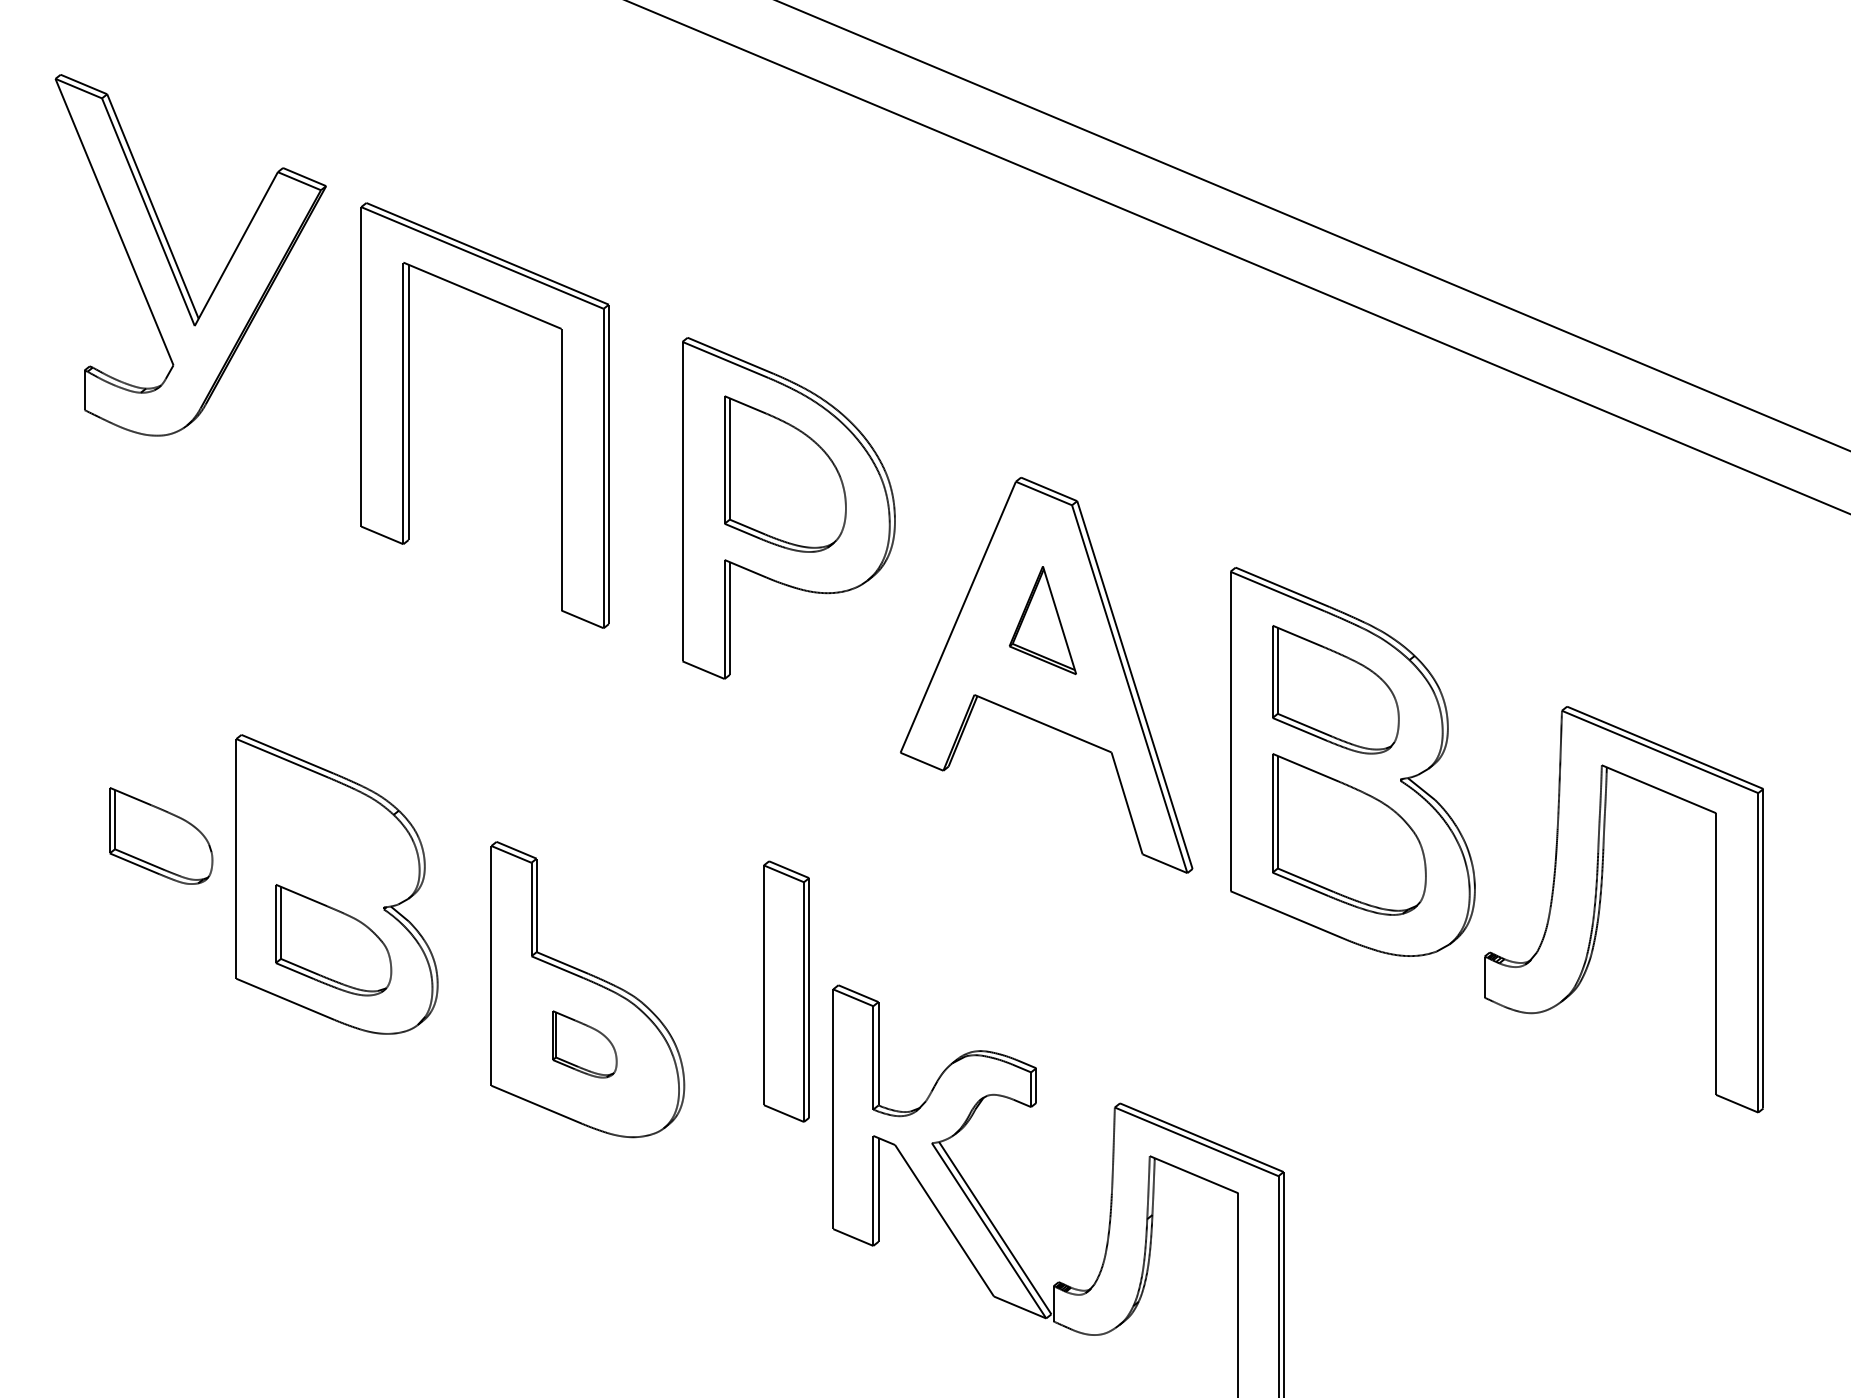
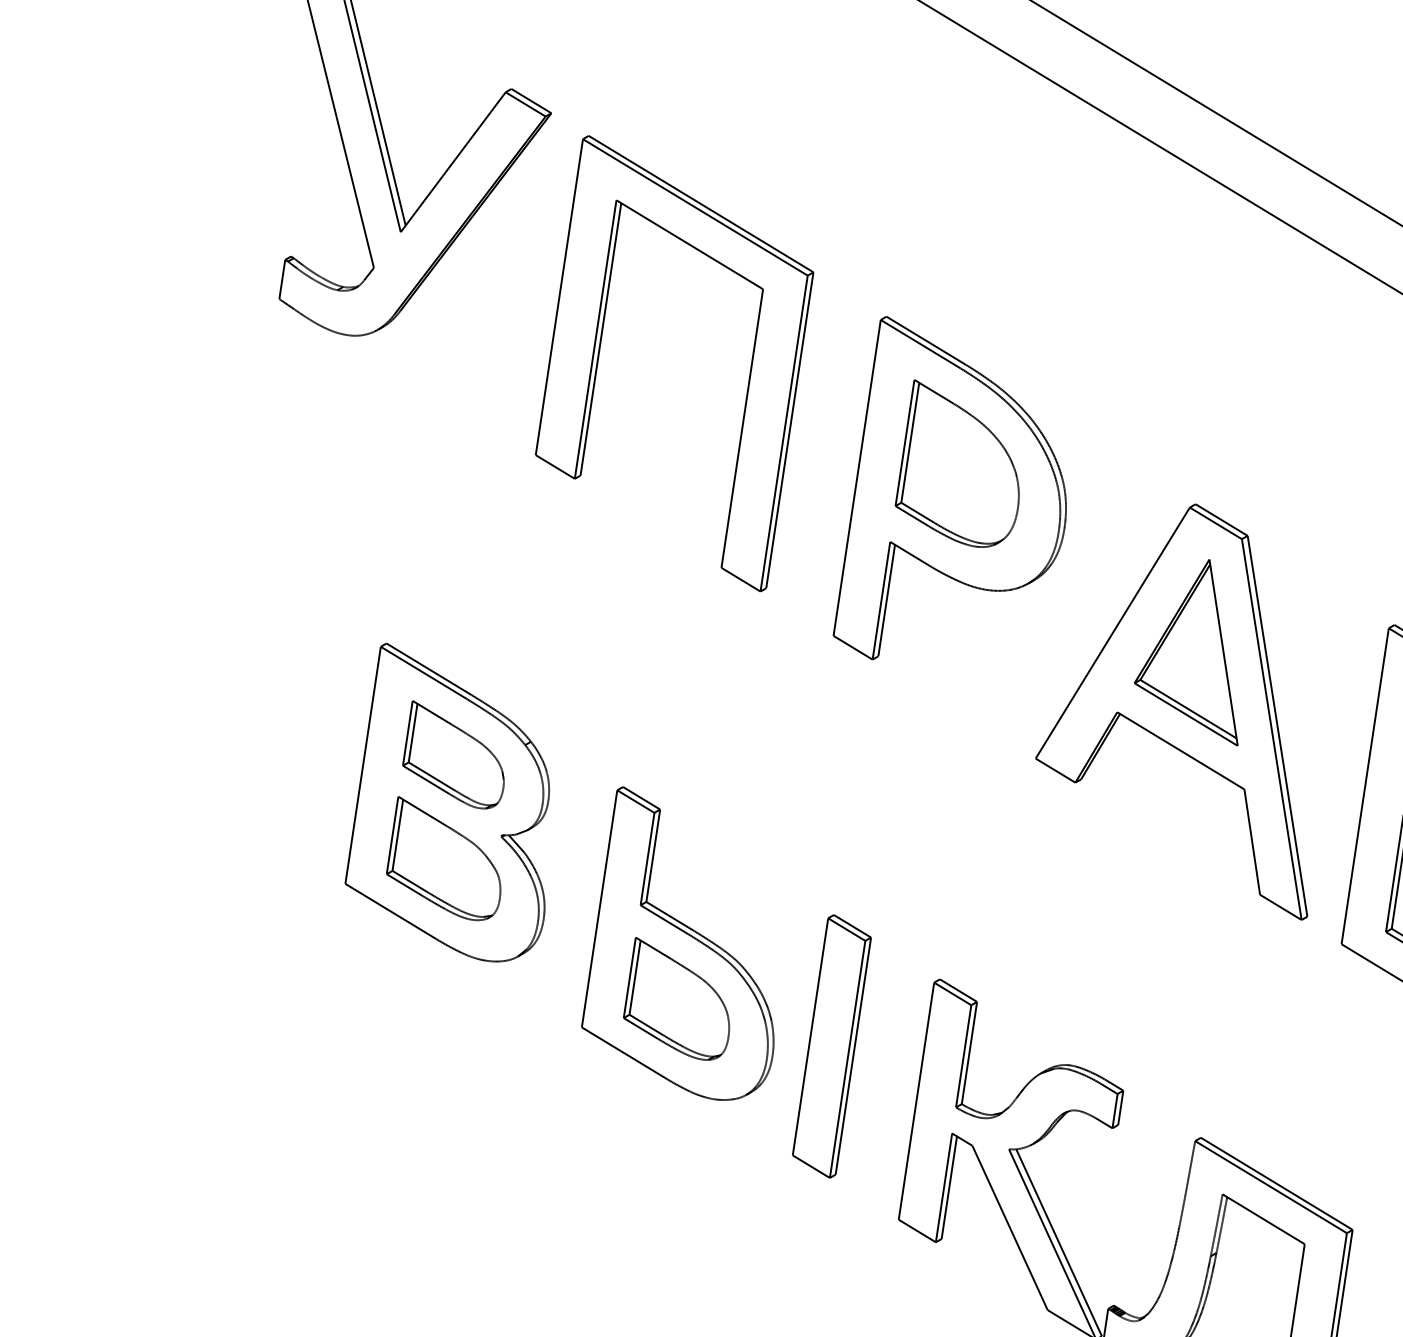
part: (1042, 620) -> (1195, 648), size x1.67
part: (161, 835) -> (456, 755), moved
part: (786, 991) -> (831, 1046), moved
part: (584, 1044) -> (680, 1000), size x1.67

